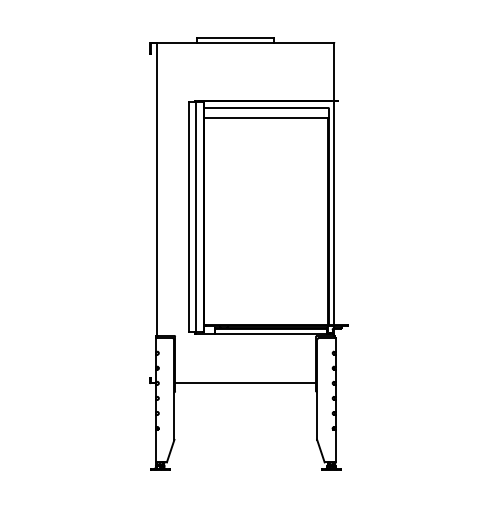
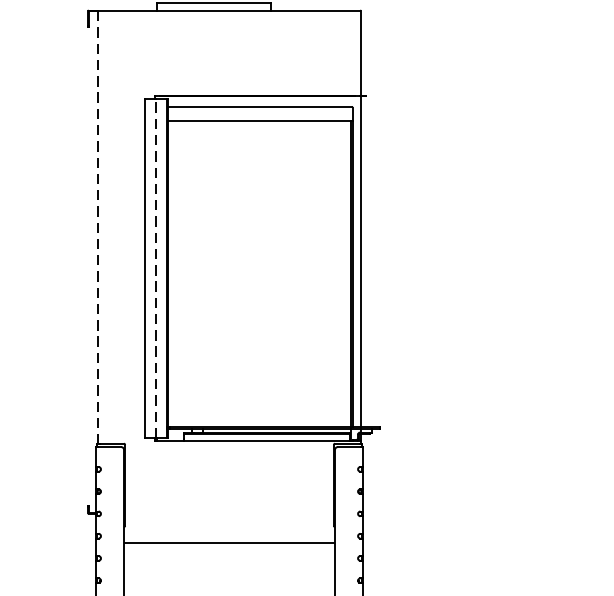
line: (157, 190) -> (98, 228), solid -> dashed
line: (195, 217) -> (155, 268), solid -> dashed
line: (245, 383) -> (229, 543), moved

